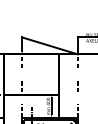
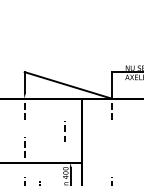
line: (77, 85) -> (64, 131), moved

